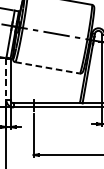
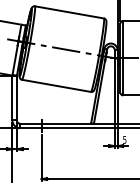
line: (48, 67) -> (57, 85), dashed -> solid
line: (6, 79) -> (12, 98), dashed -> solid

